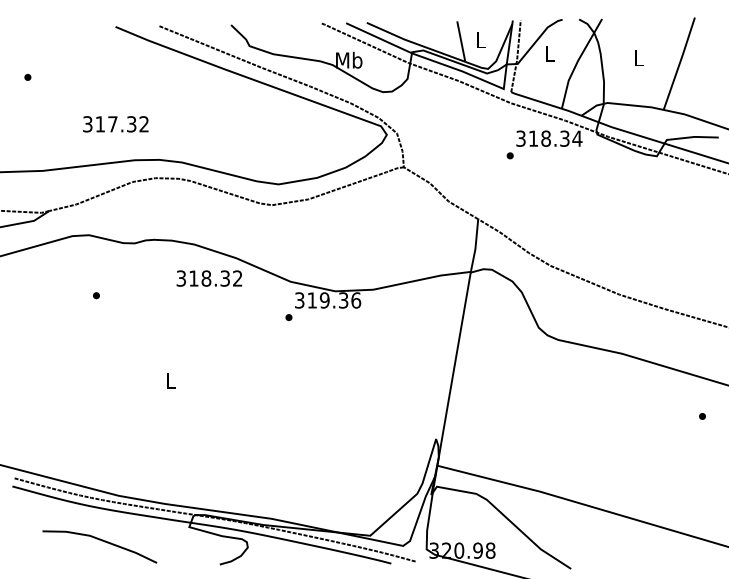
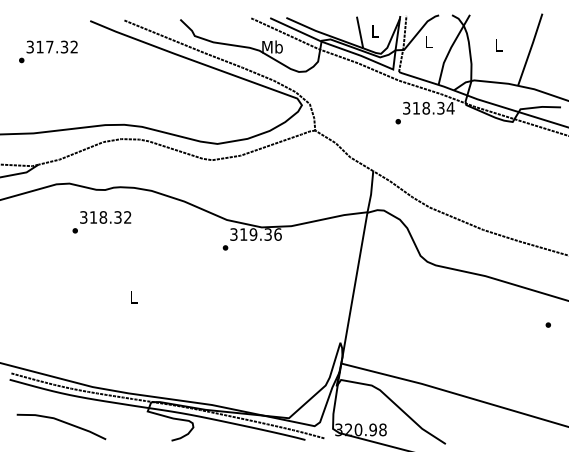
text: (115, 124) -> (51, 47), moved
text: (209, 278) -> (105, 217), moved
line: (101, 541) -> (62, 422), moved

